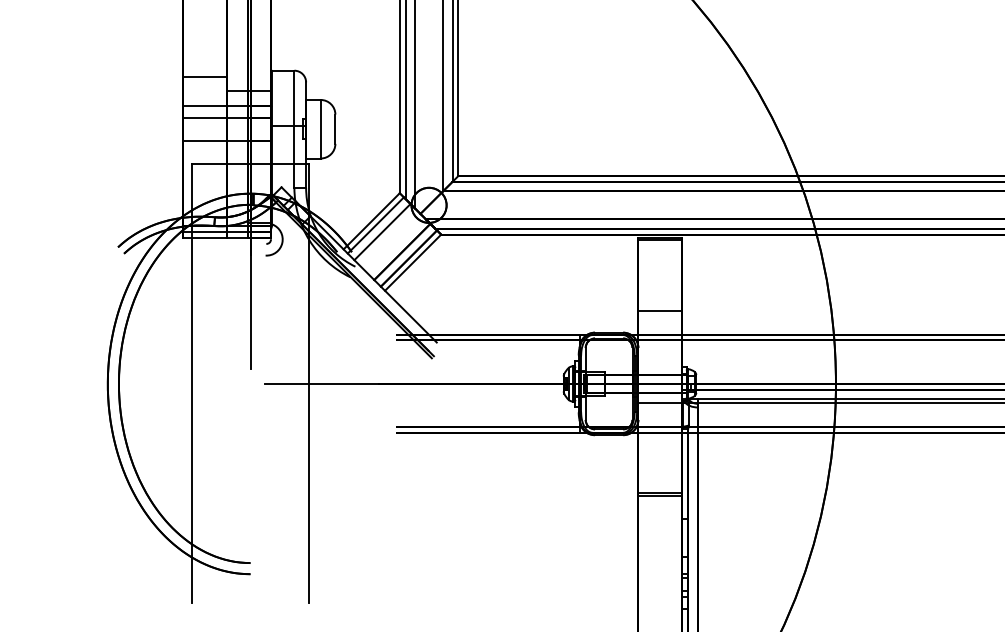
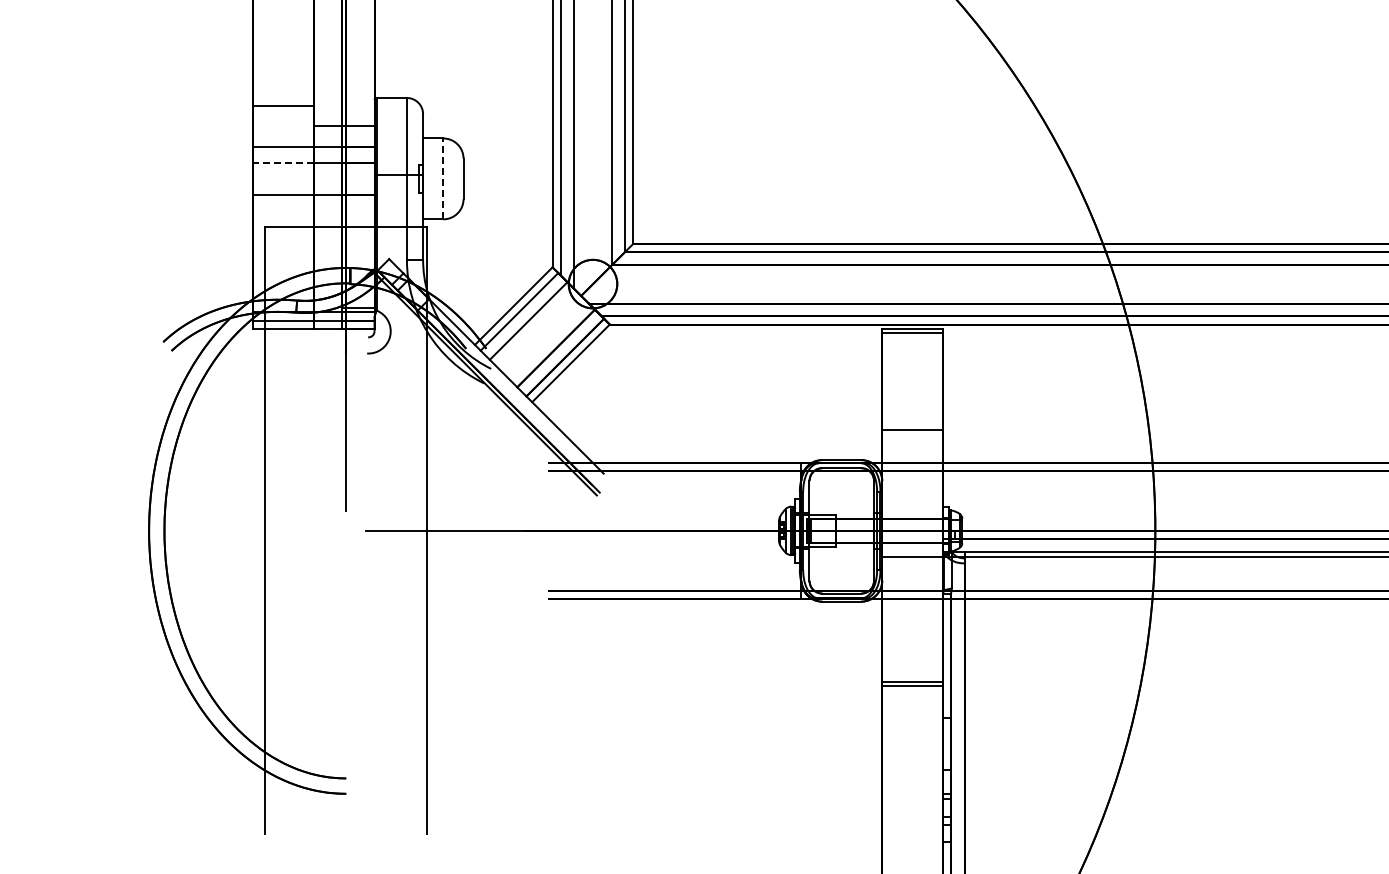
line: (205, 117) -> (283, 162), solid -> dashed
line: (320, 128) -> (443, 178), solid -> dashed

